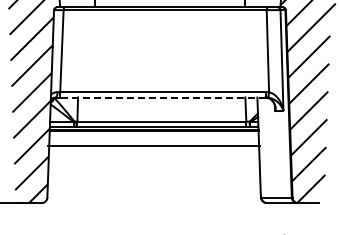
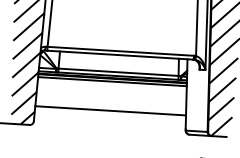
line: (162, 97) -> (120, 55), dashed -> solid
line: (153, 135) -> (111, 81), added
line: (154, 146) -> (110, 110), moved

